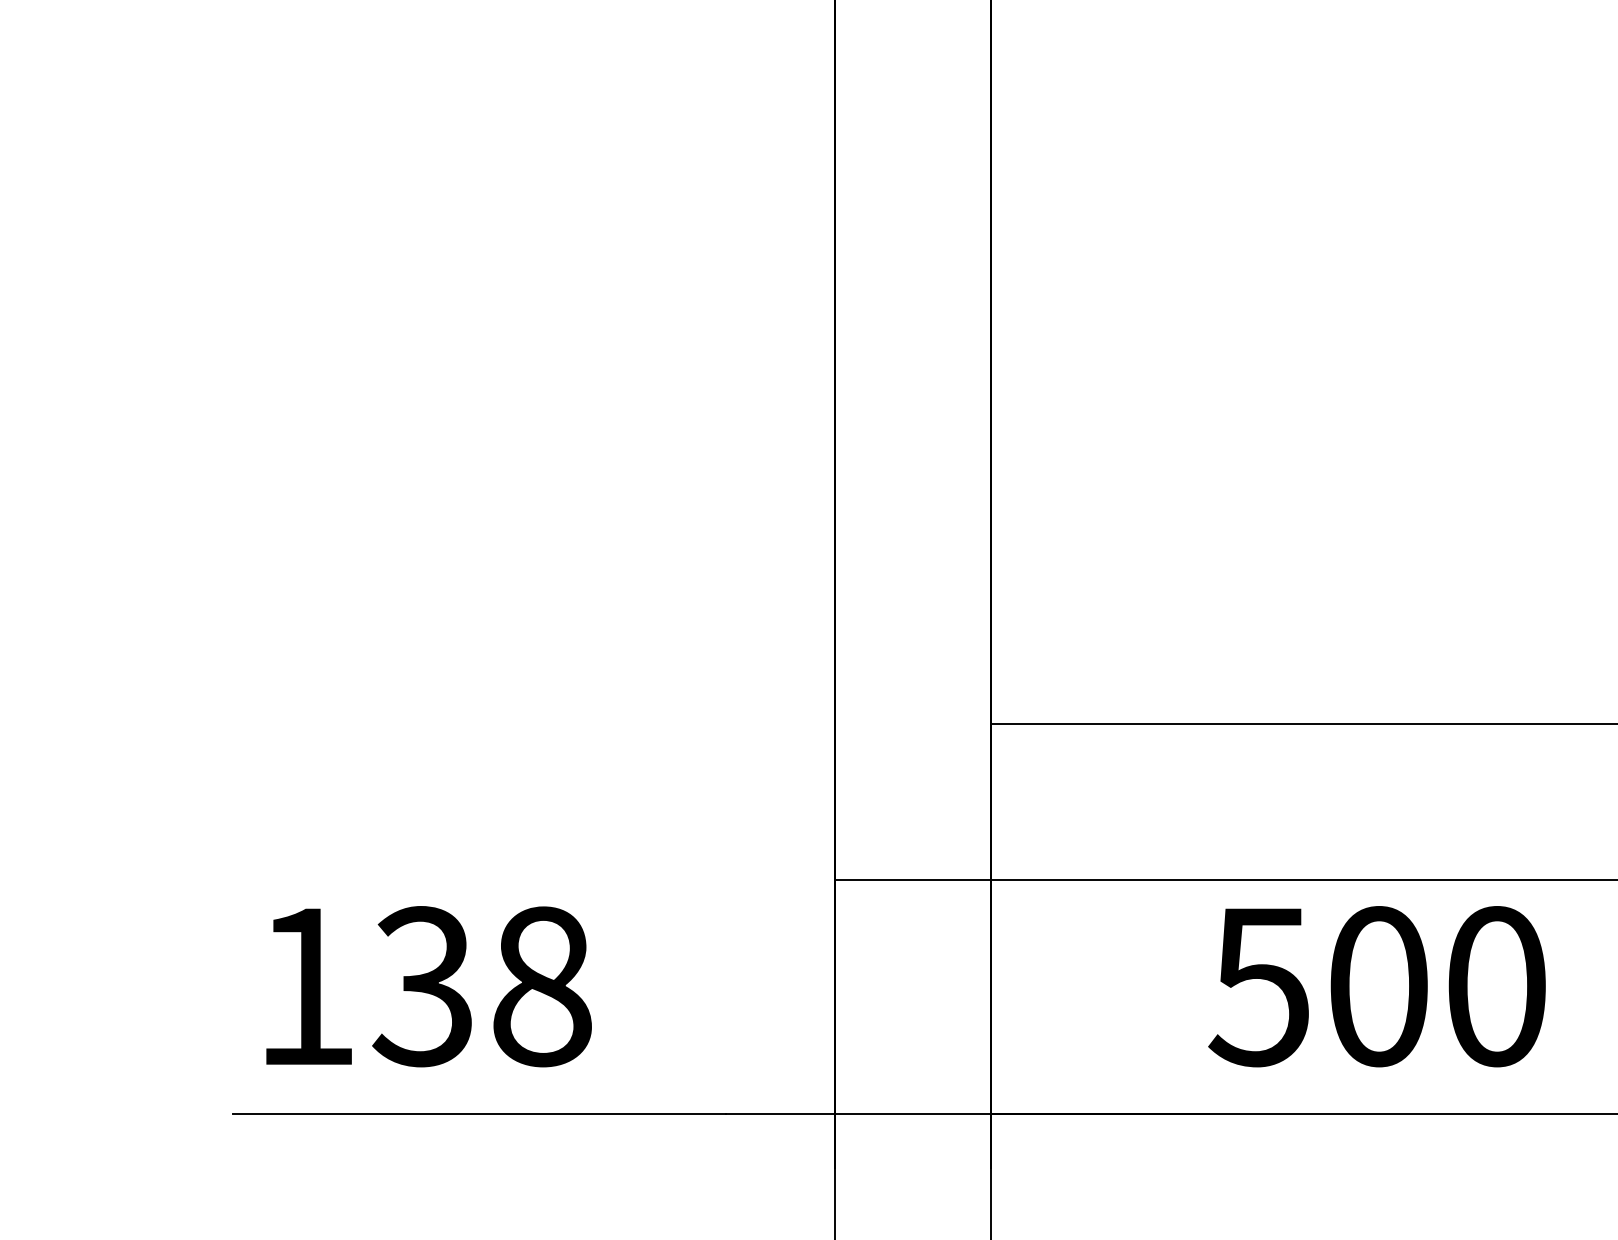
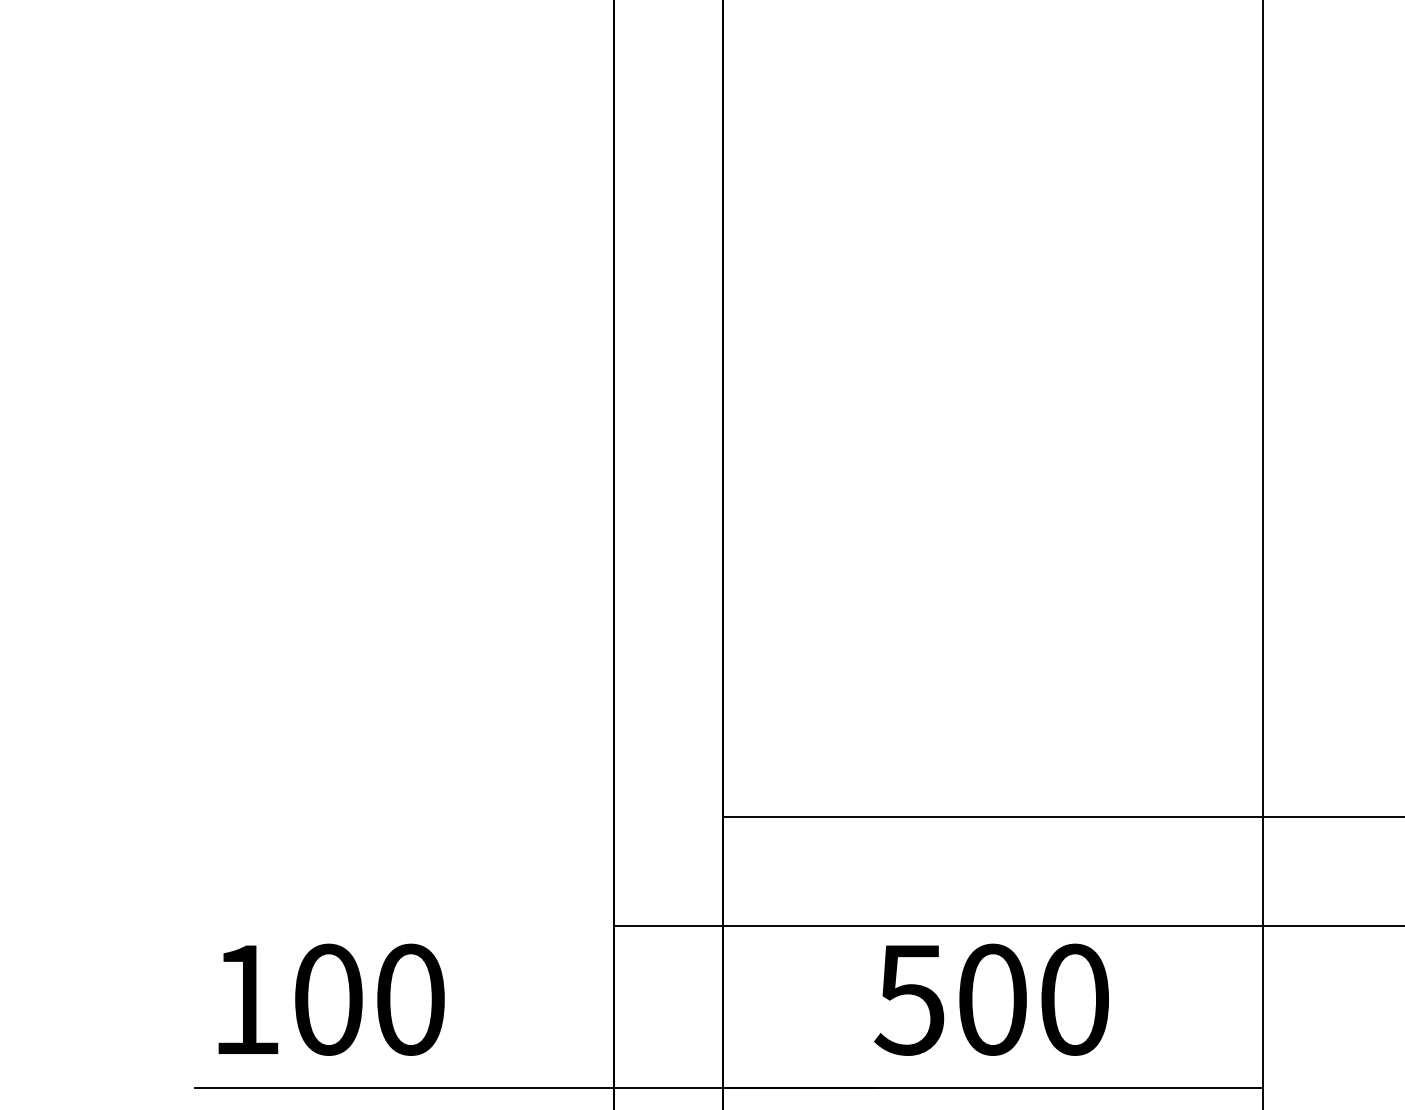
text: (481, 986) -> (368, 999), 138 -> 100

